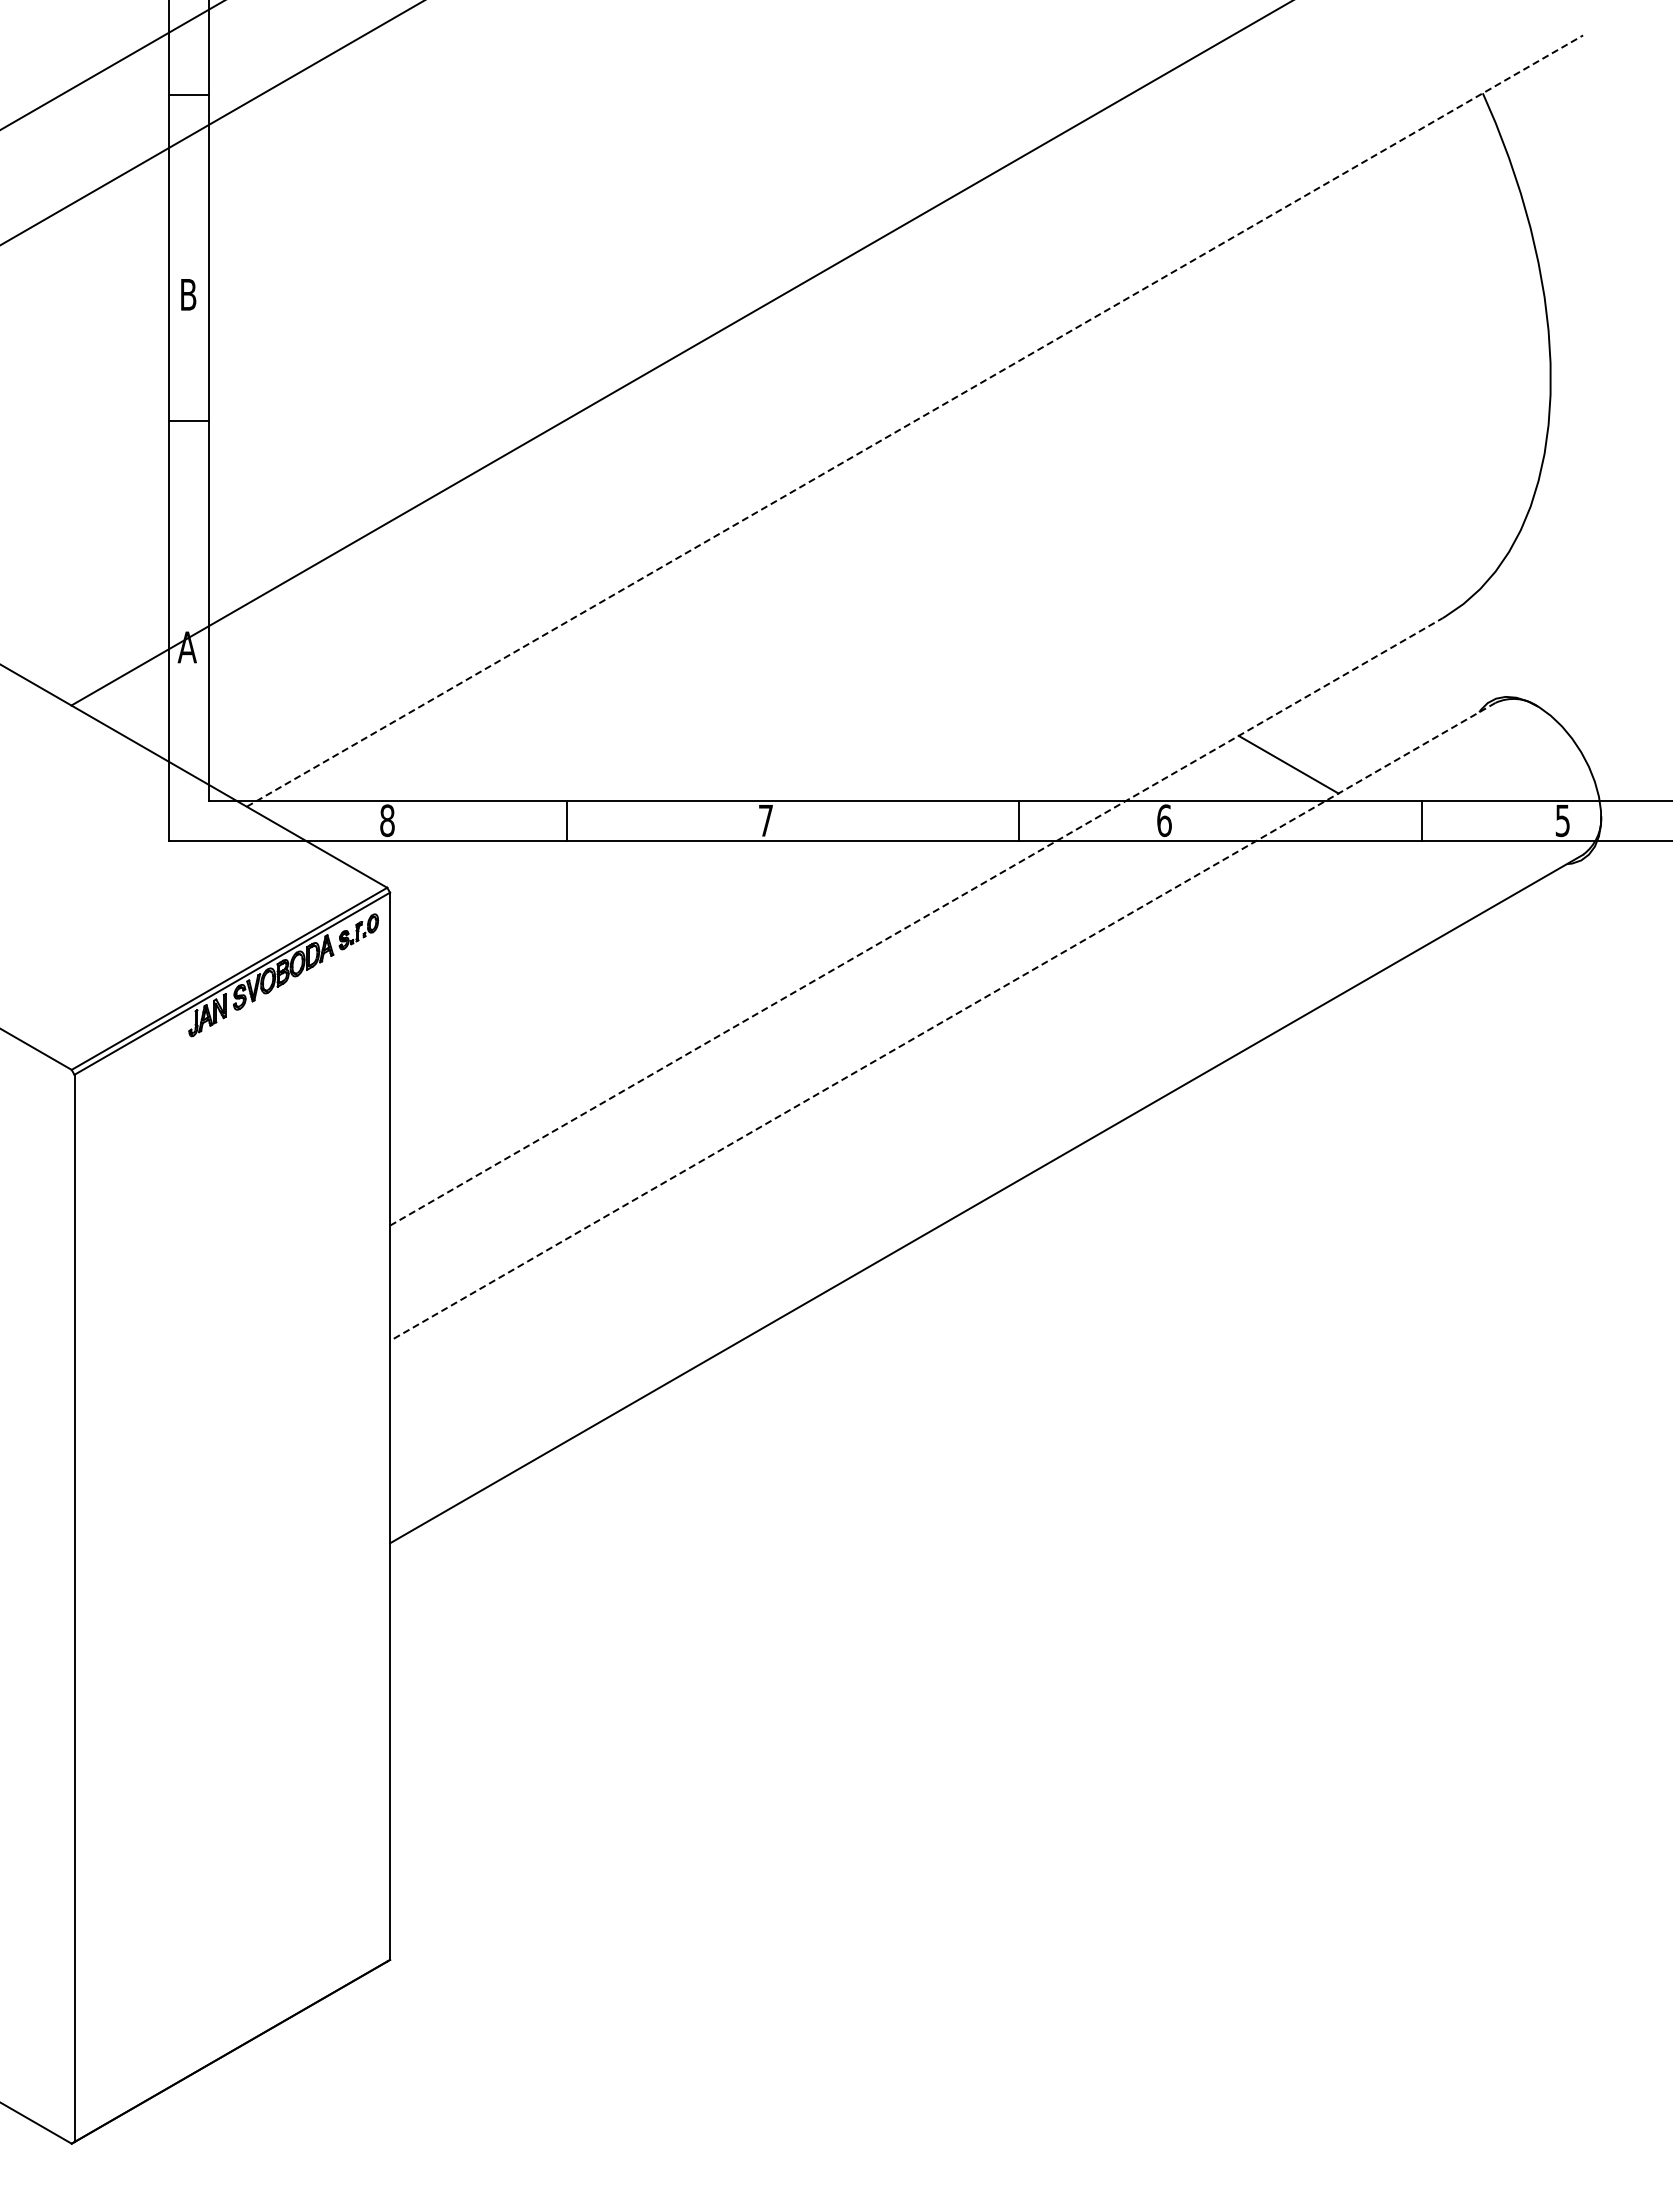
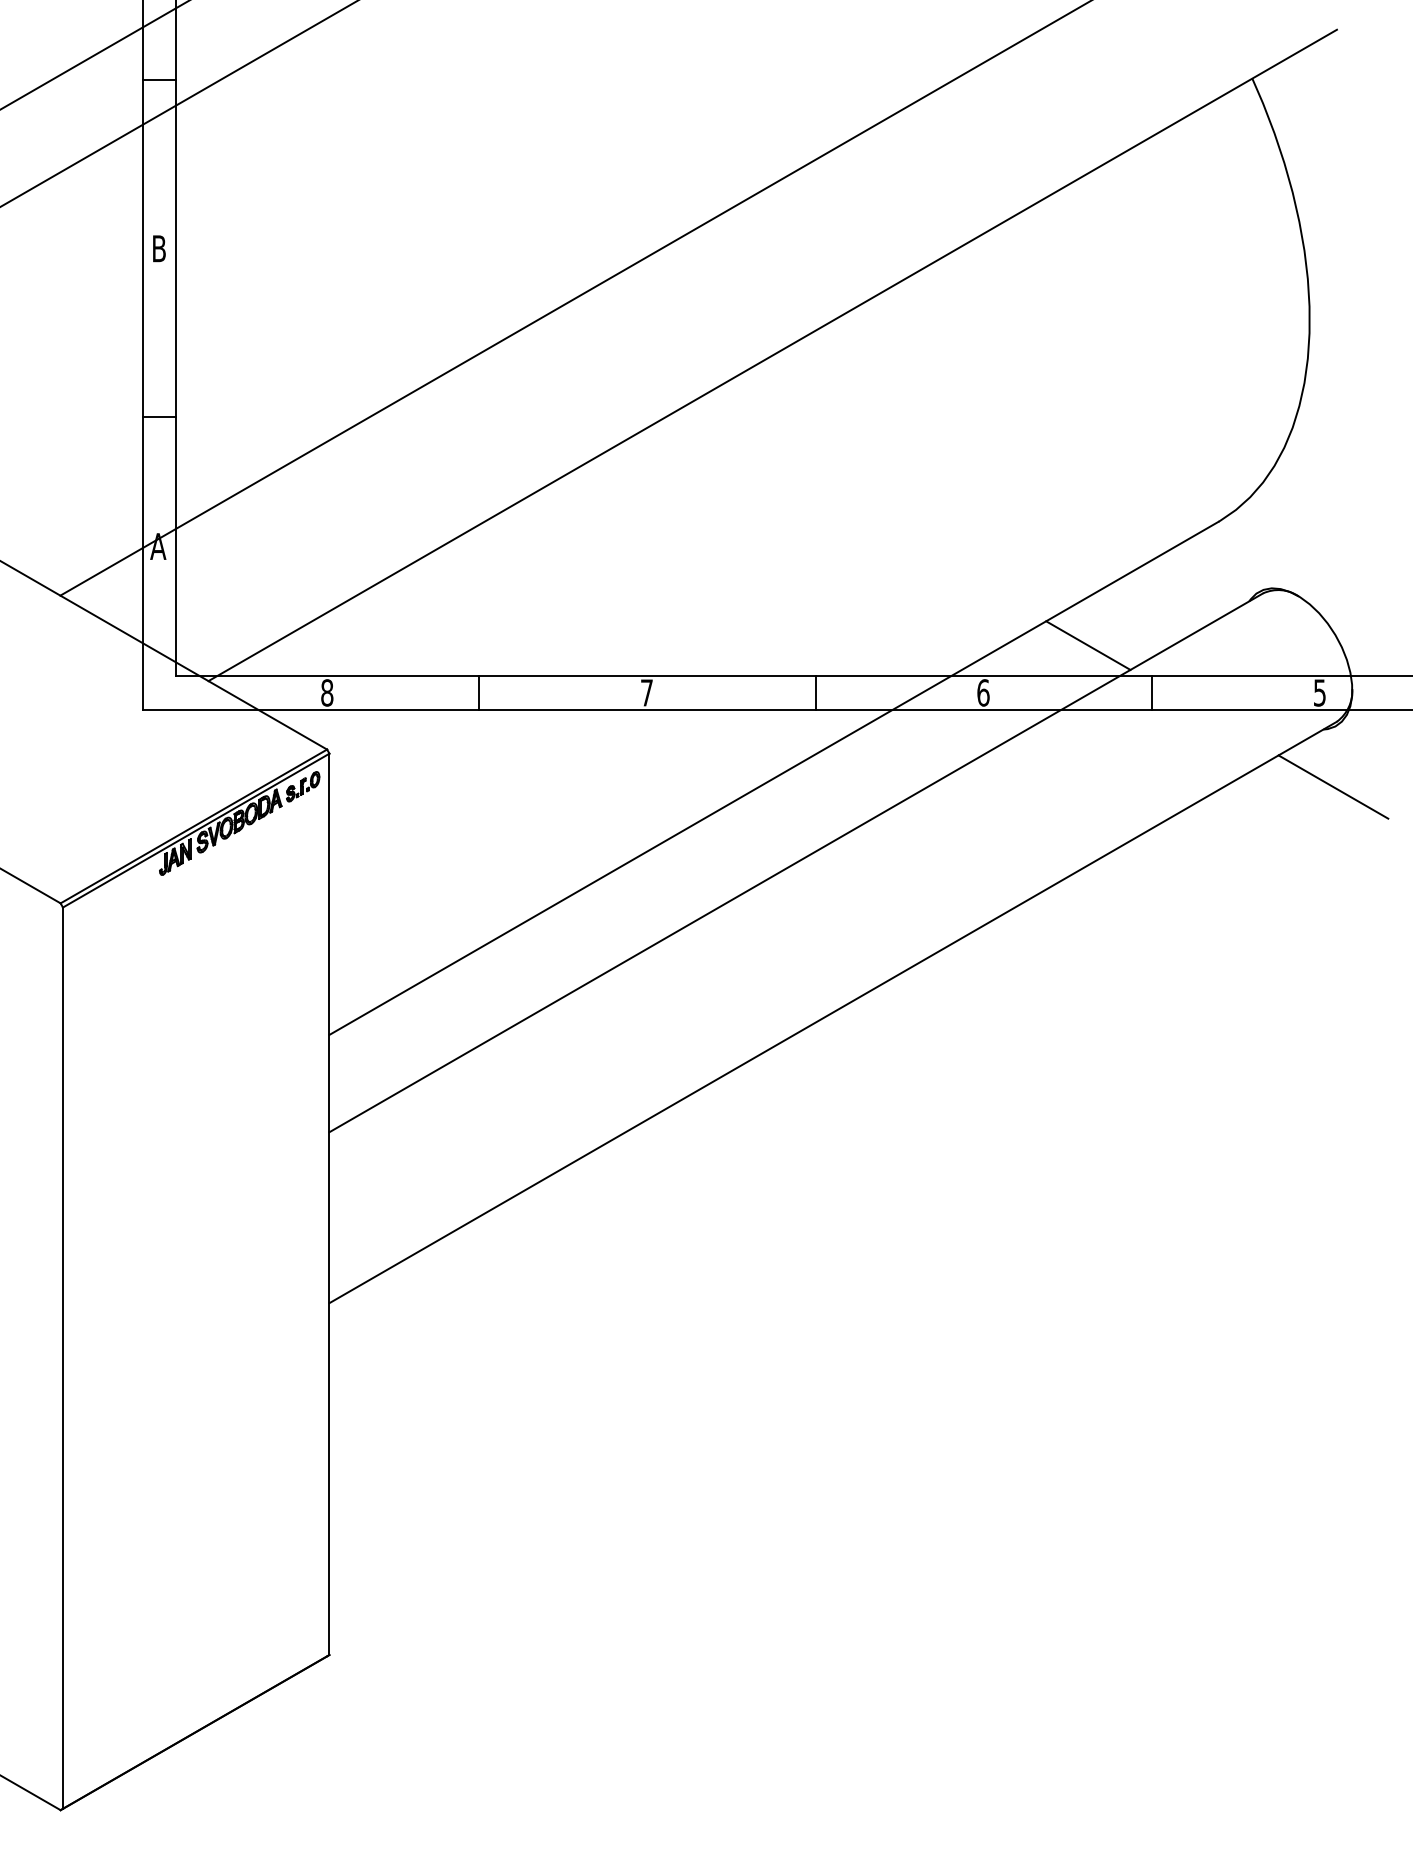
line: (188, 420) -> (159, 416), moved
line: (915, 420) -> (773, 354), dashed -> solid
line: (1018, 820) -> (815, 692), moved
line: (1422, 820) -> (1152, 692), moved
line: (916, 921) -> (774, 778), dashed -> solid
line: (1578, 931) -> (1333, 786), added
line: (942, 1022) -> (796, 863), dashed -> solid

